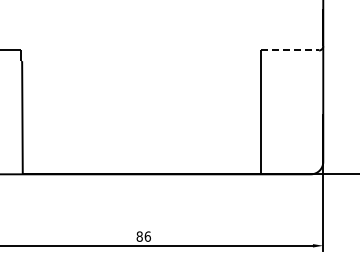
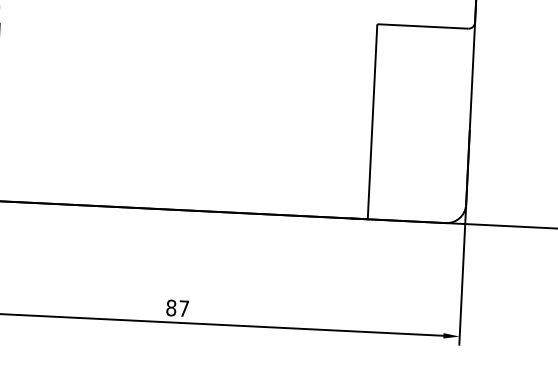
line: (290, 50) -> (423, 26), dashed -> solid
text: (147, 236) -> (183, 308), 86 -> 87

